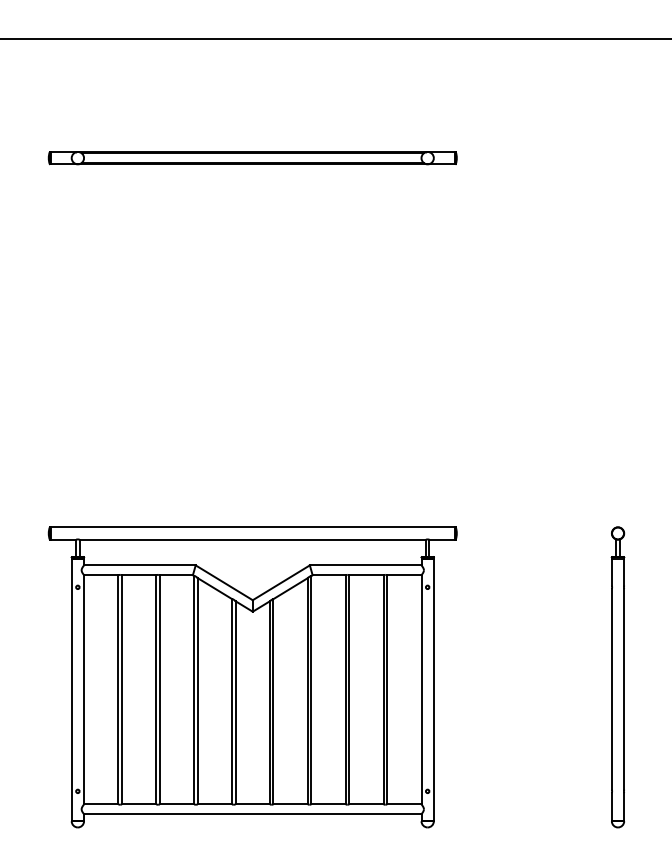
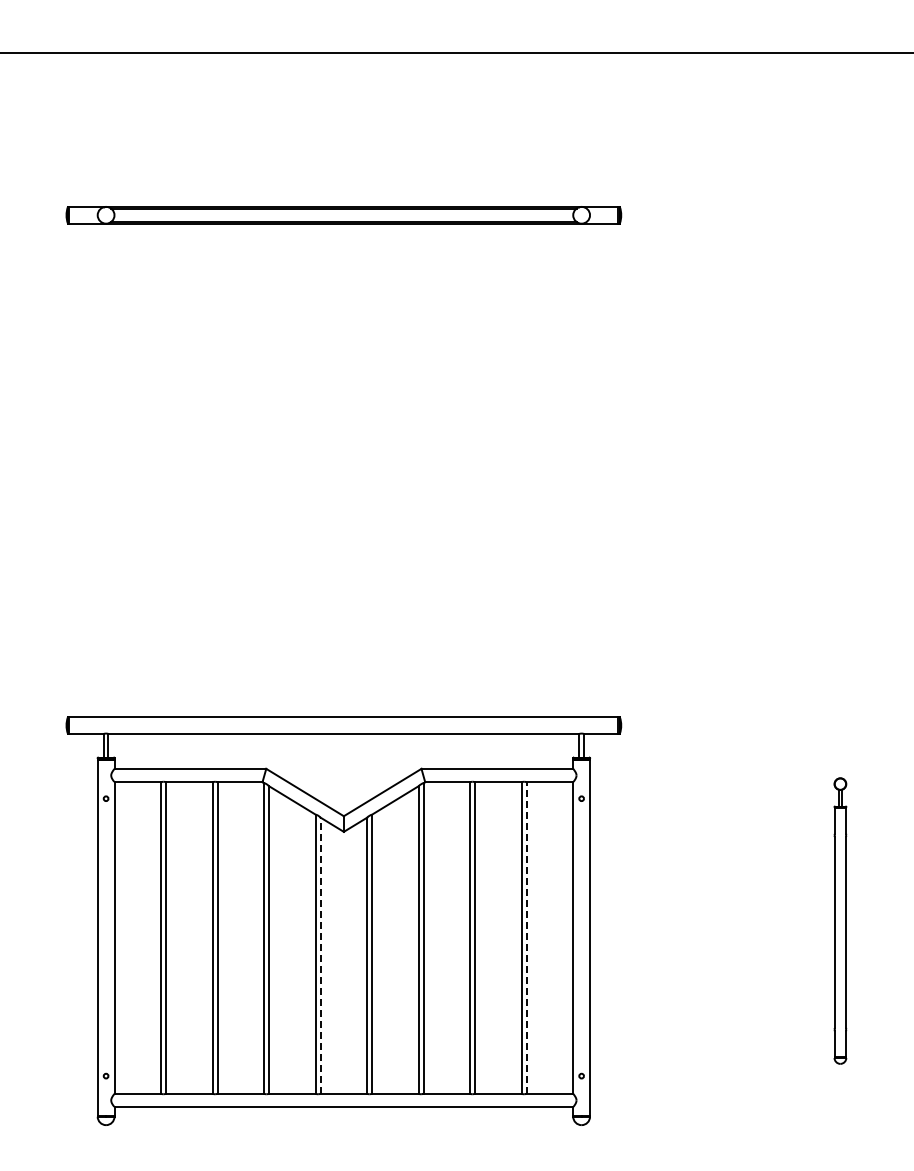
part: (618, 676) -> (840, 920), size x0.7
line: (387, 690) -> (526, 938), solid -> dashed
line: (235, 702) -> (320, 955), solid -> dashed

